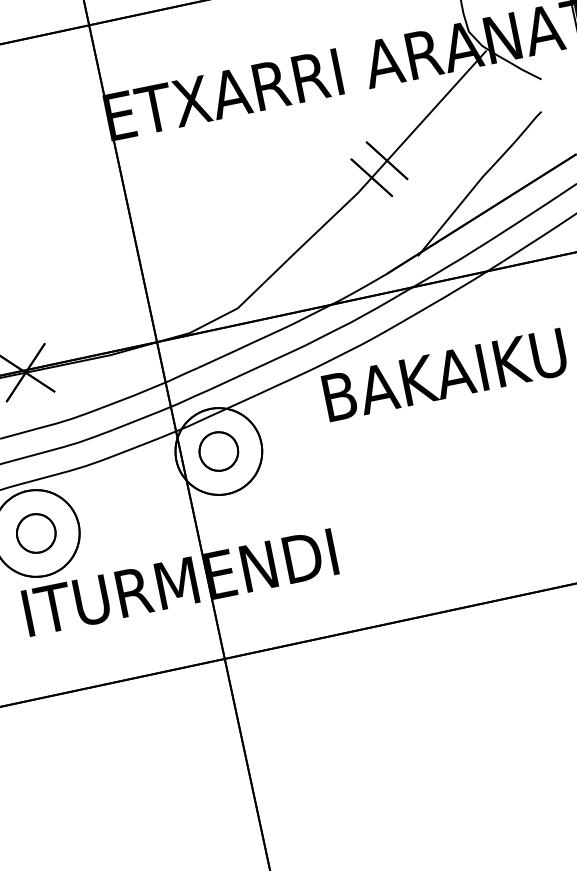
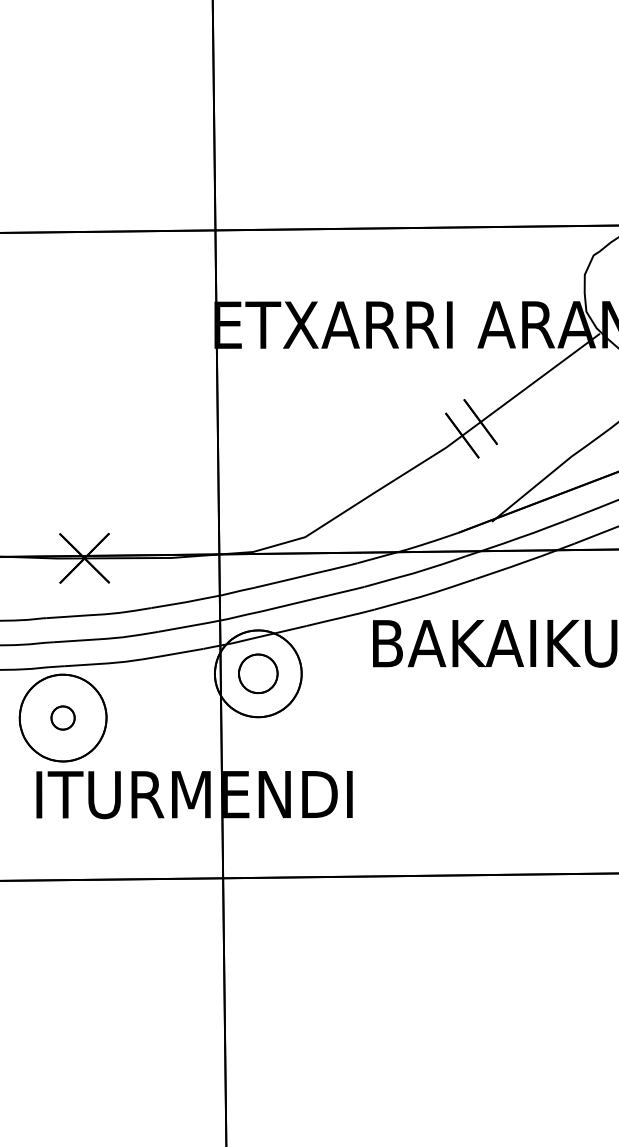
part: (35, 533) -> (62, 717), size x0.6

